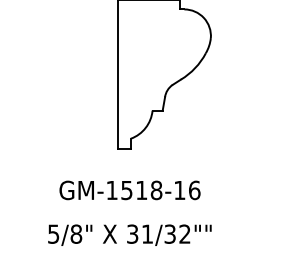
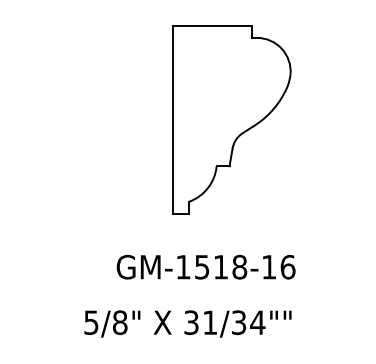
text: (129, 189) -> (205, 266), moved
text: (184, 234) -> (257, 322), 31/32"" -> 31/34""

